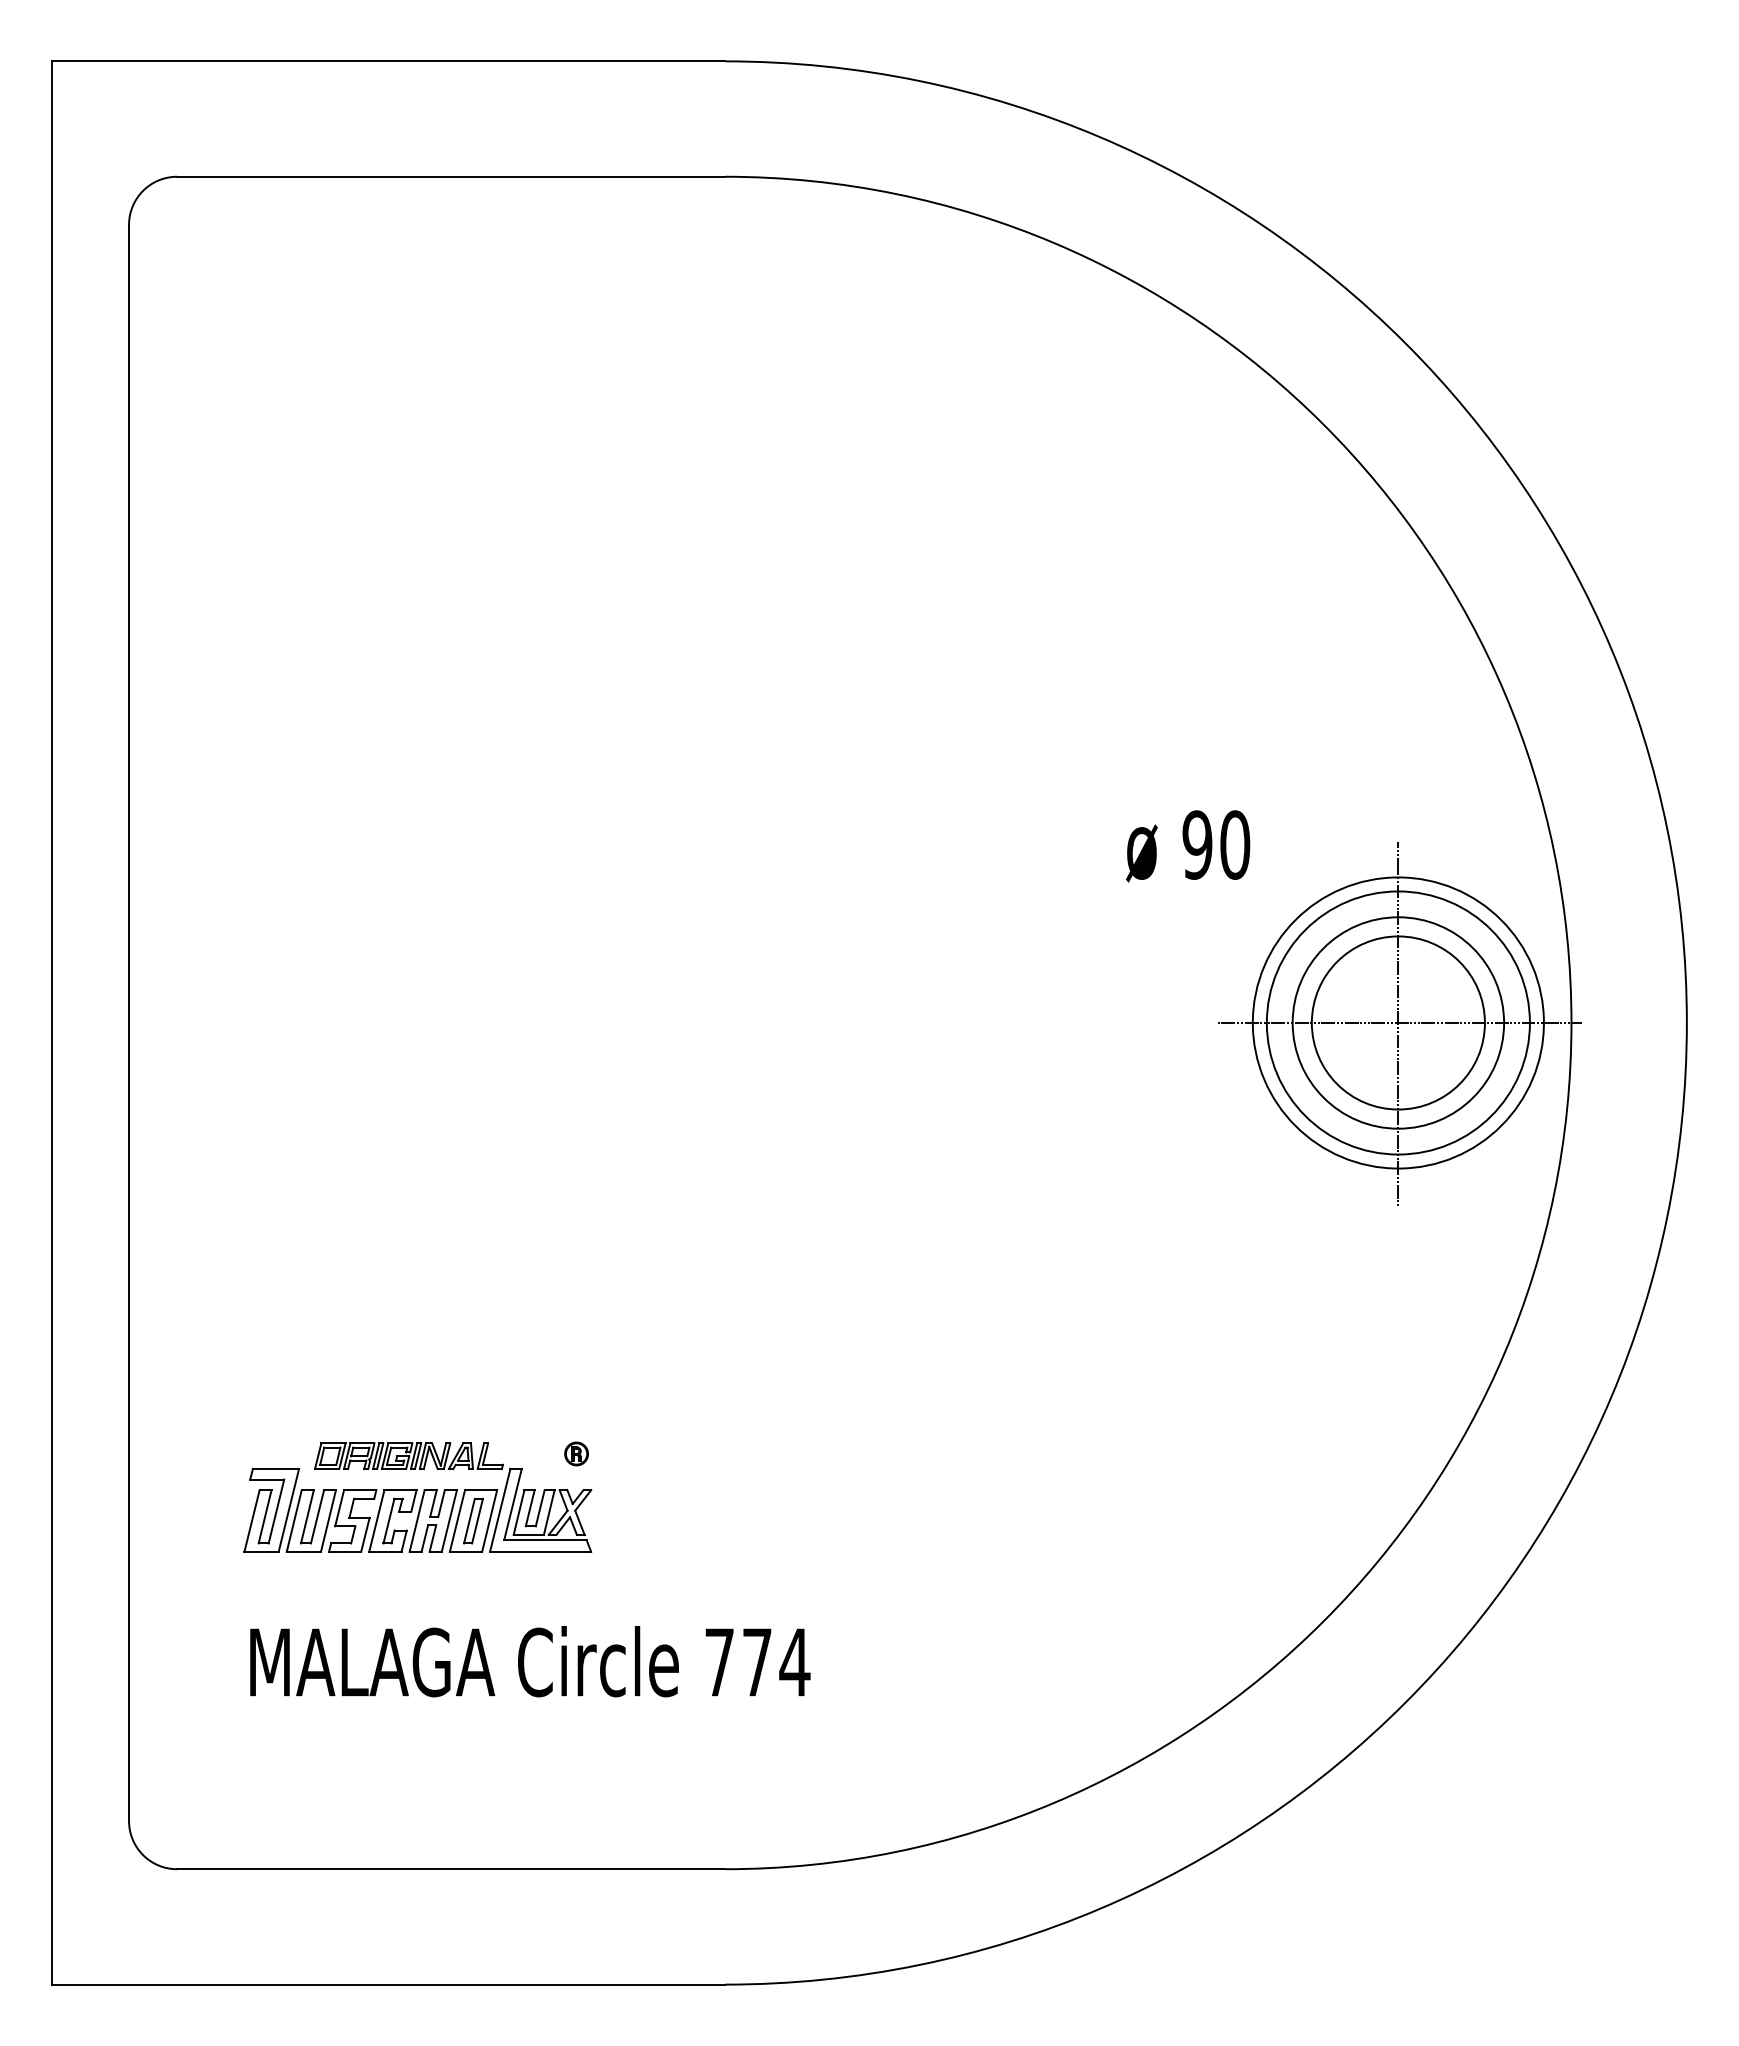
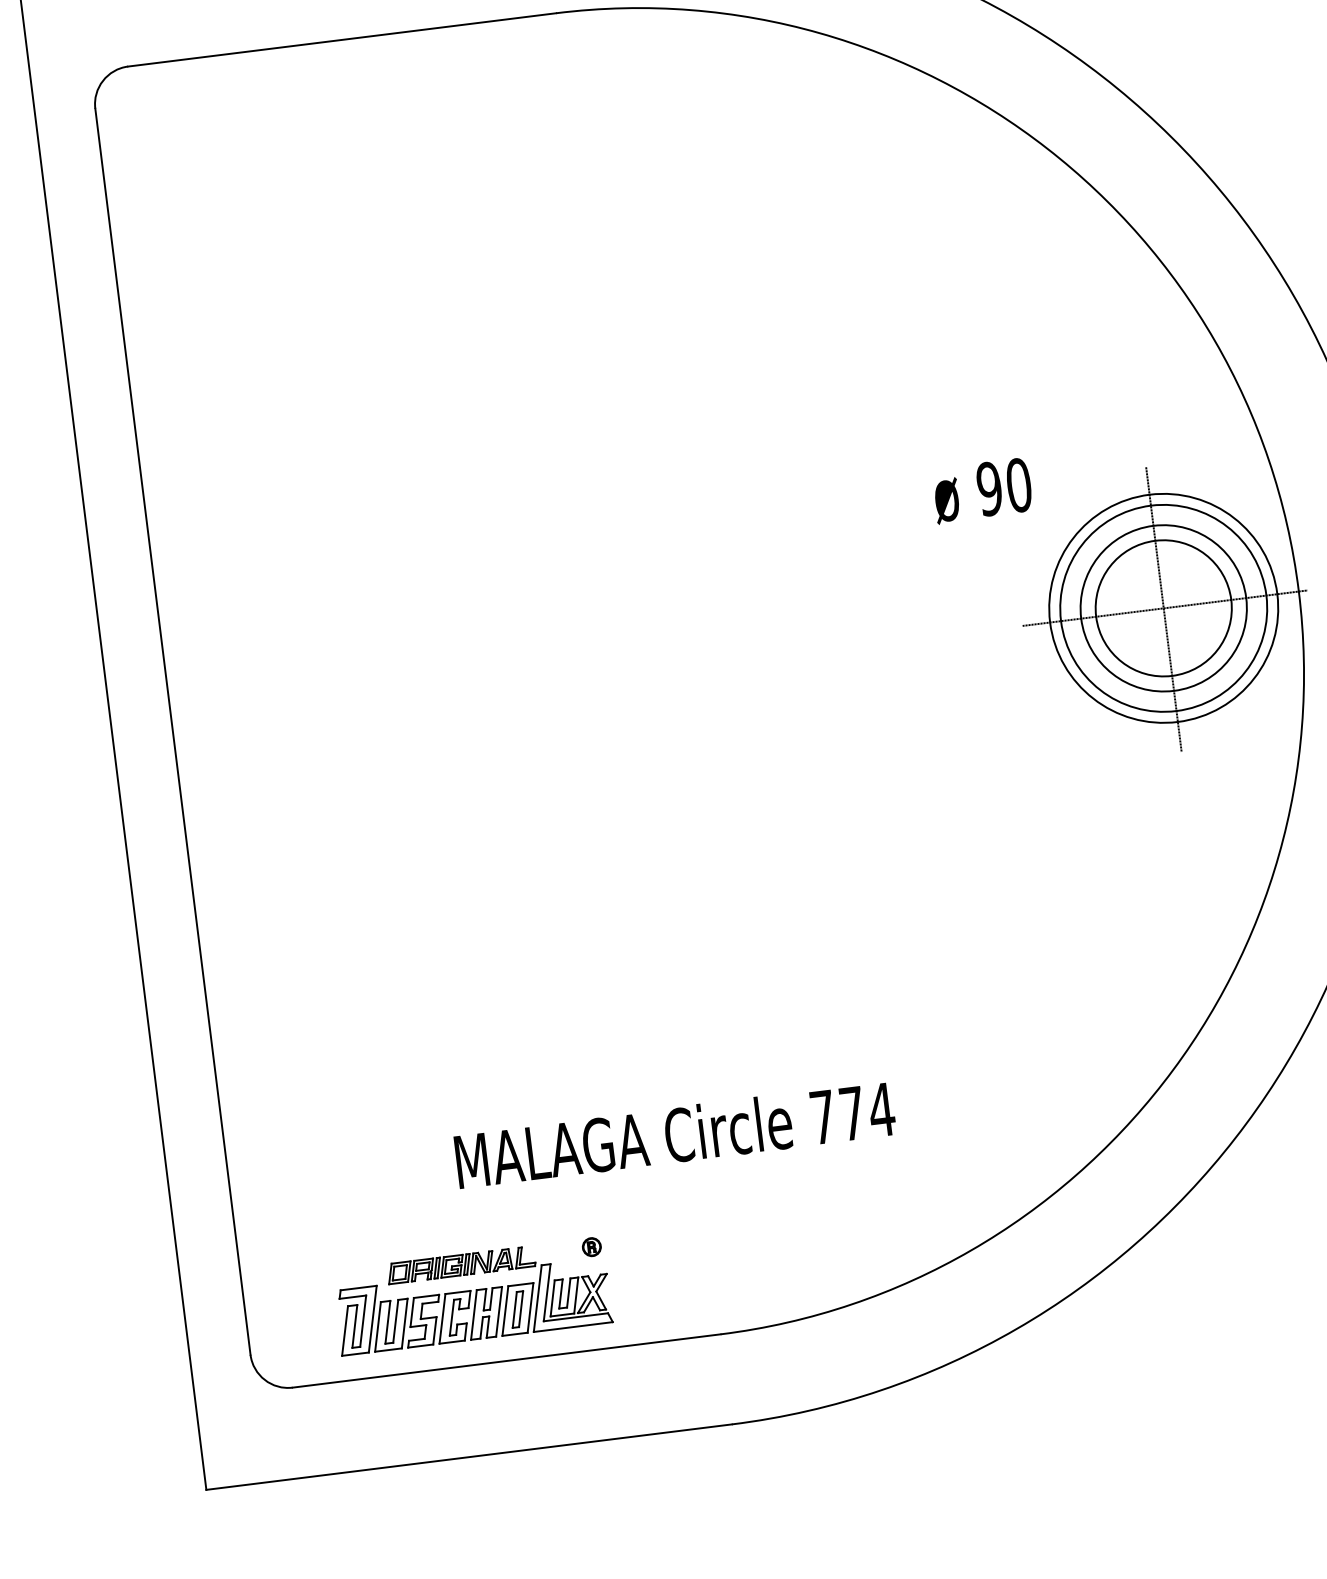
part: (417, 1496) -> (471, 1295), moved
text: (530, 1661) -> (675, 1134), moved

